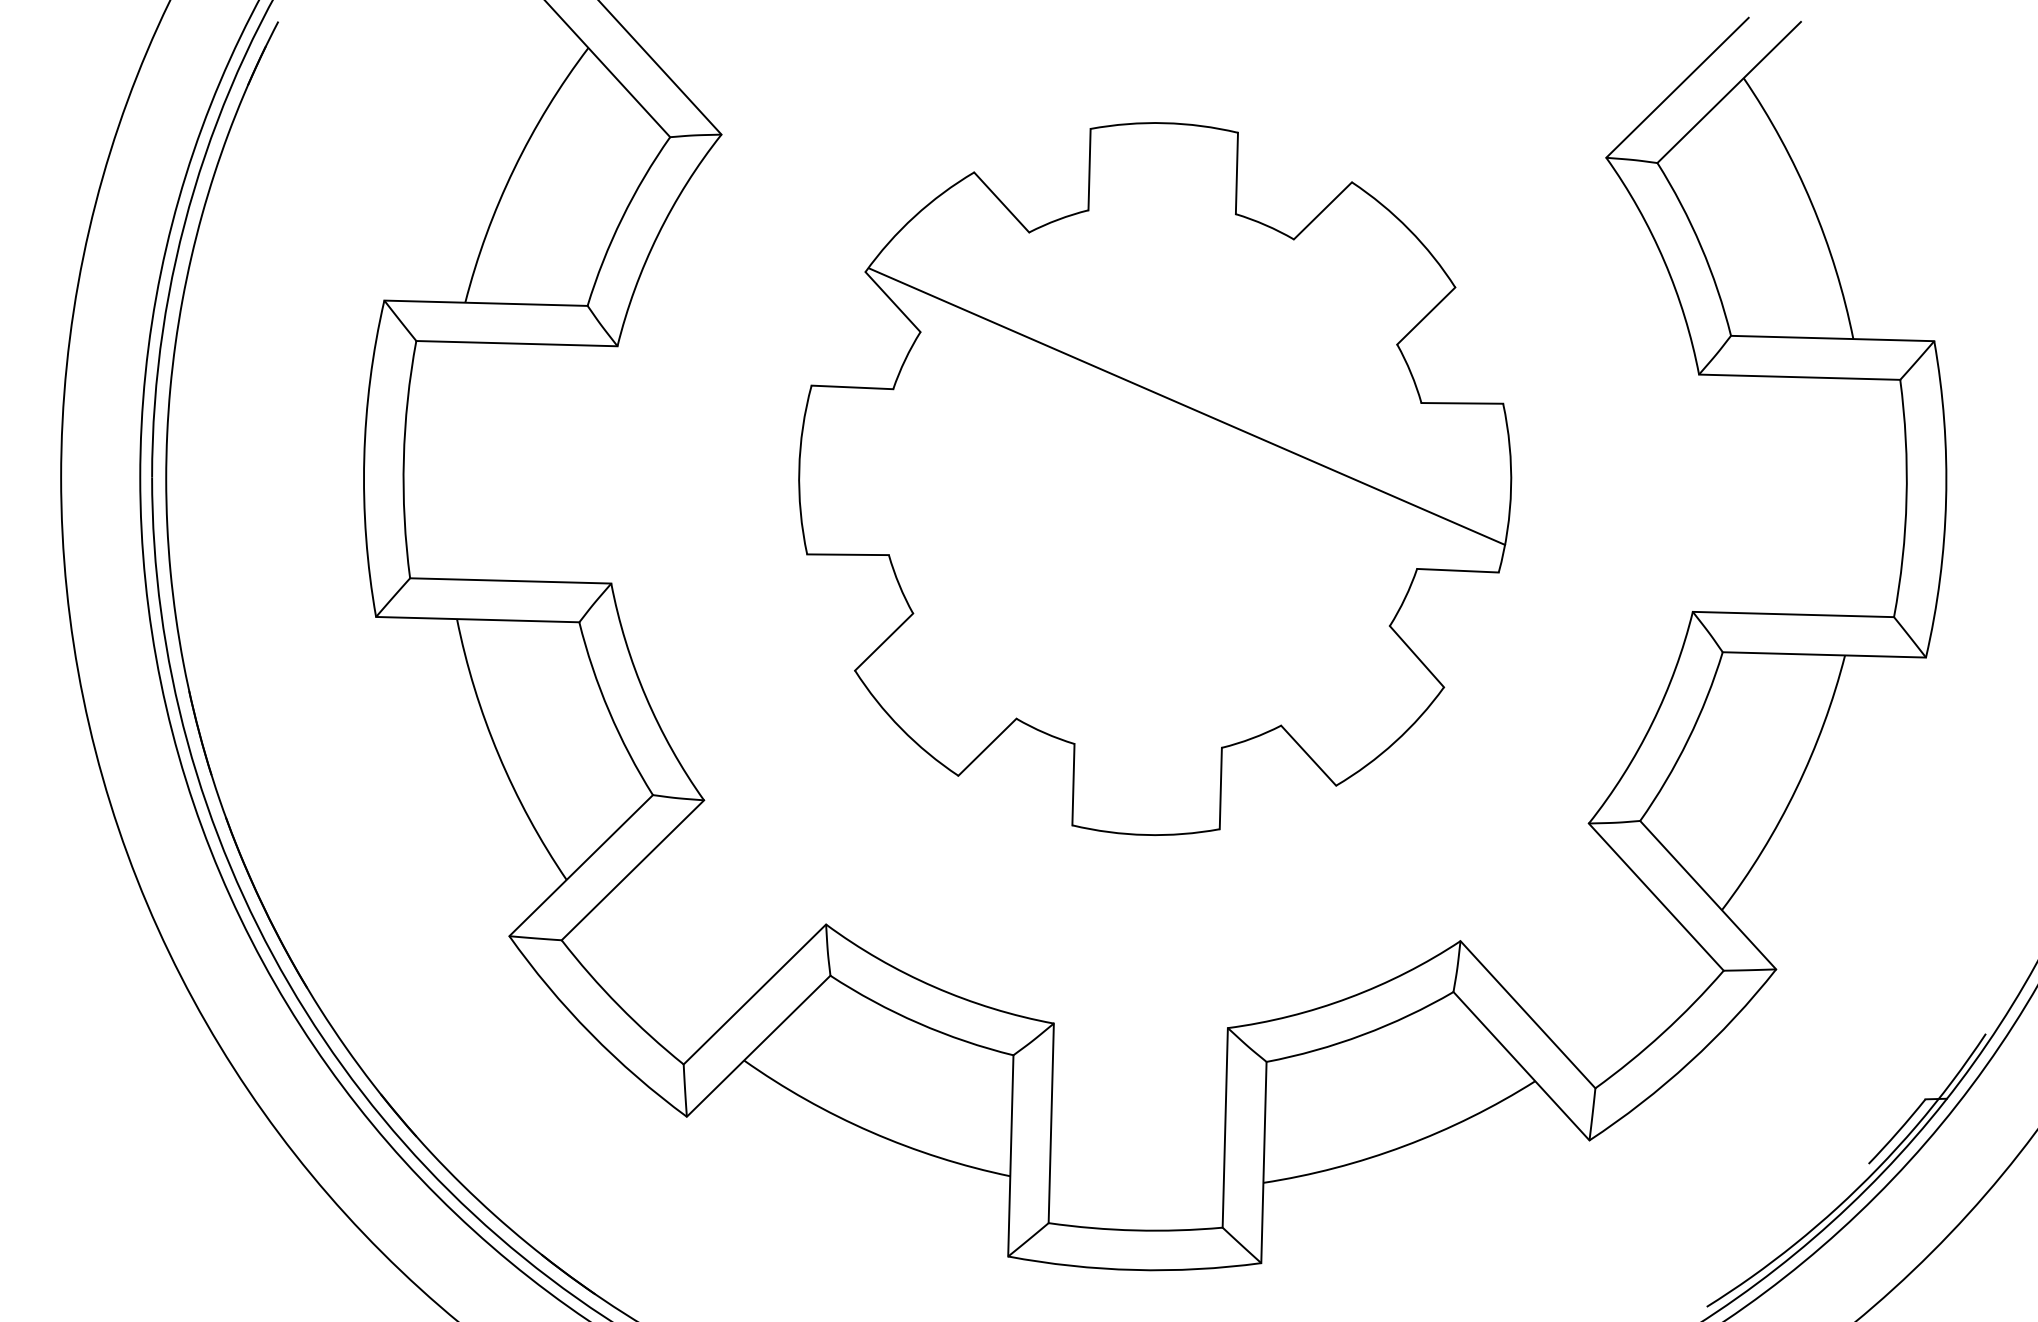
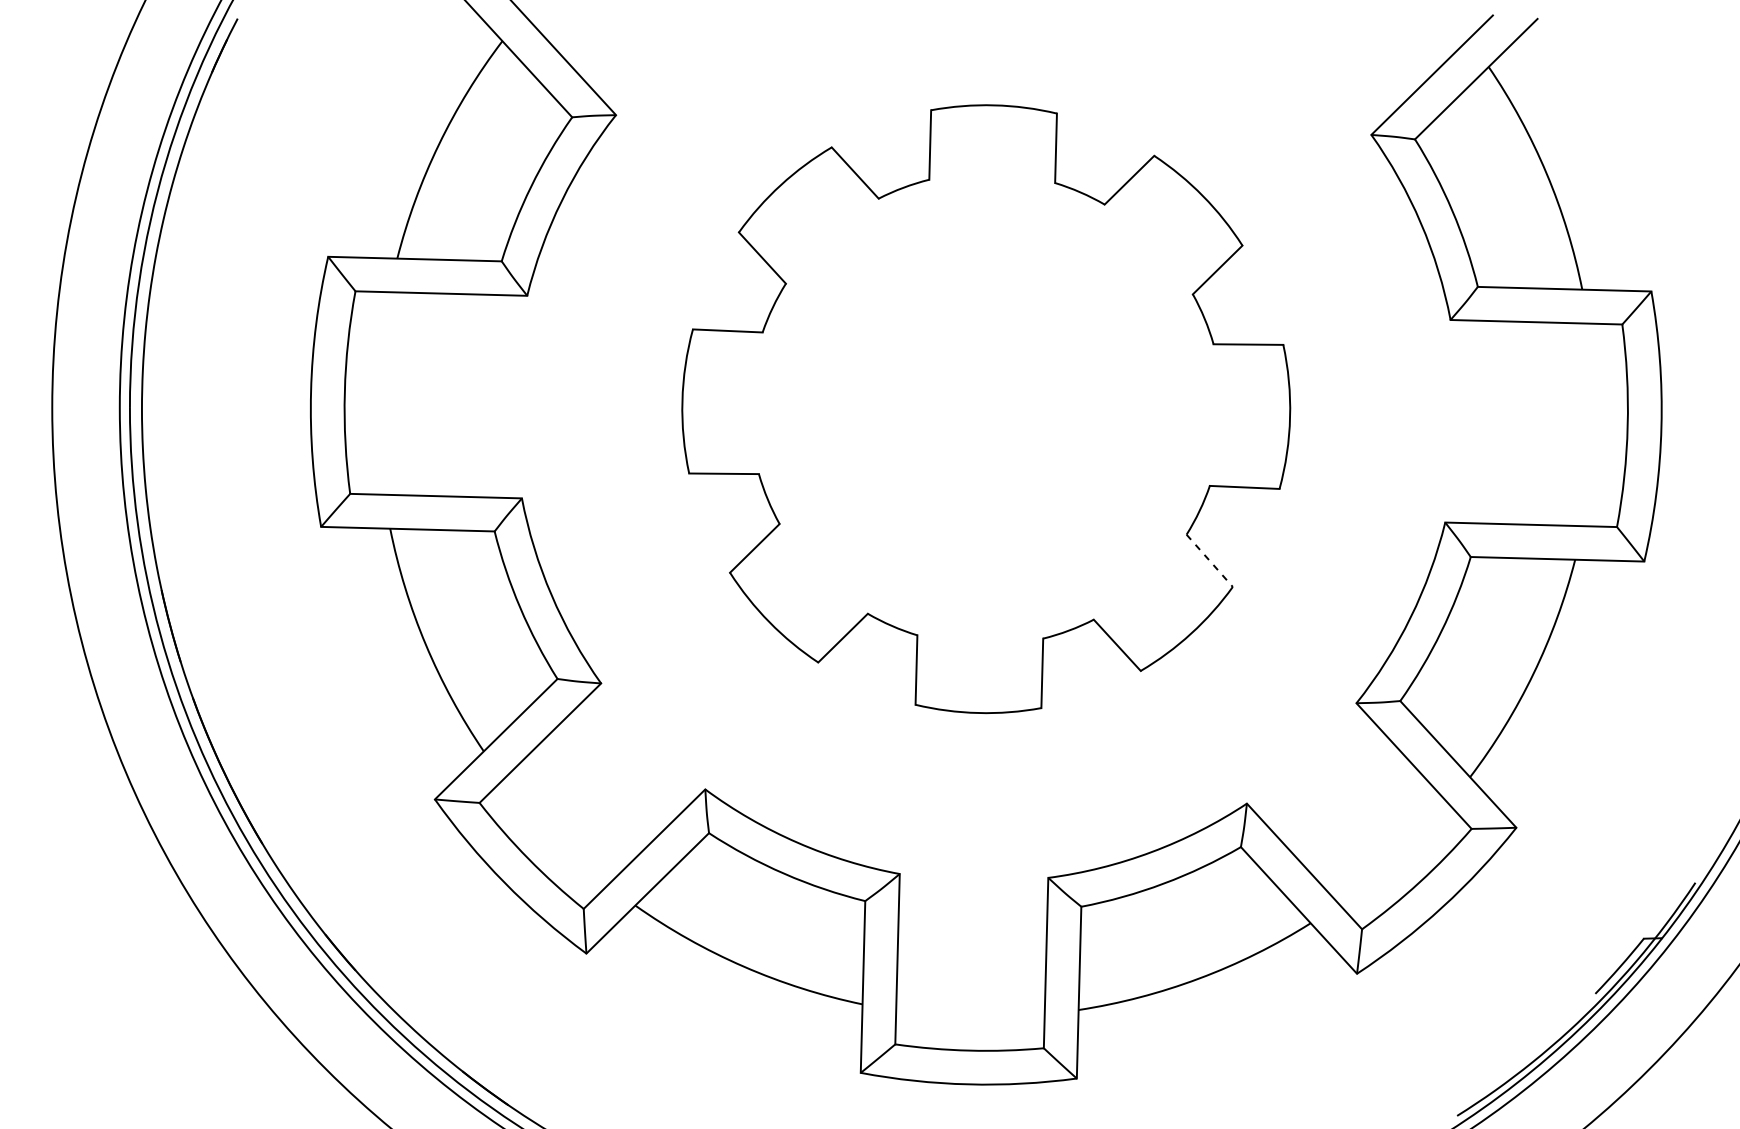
line: (1187, 406) -> (1013, 347), removed
line: (1416, 656) -> (1209, 560), solid -> dashed

